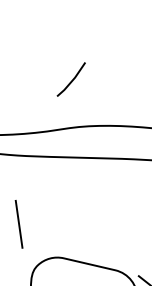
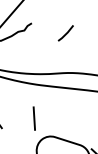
line: (70, 80) -> (65, 33), moved

